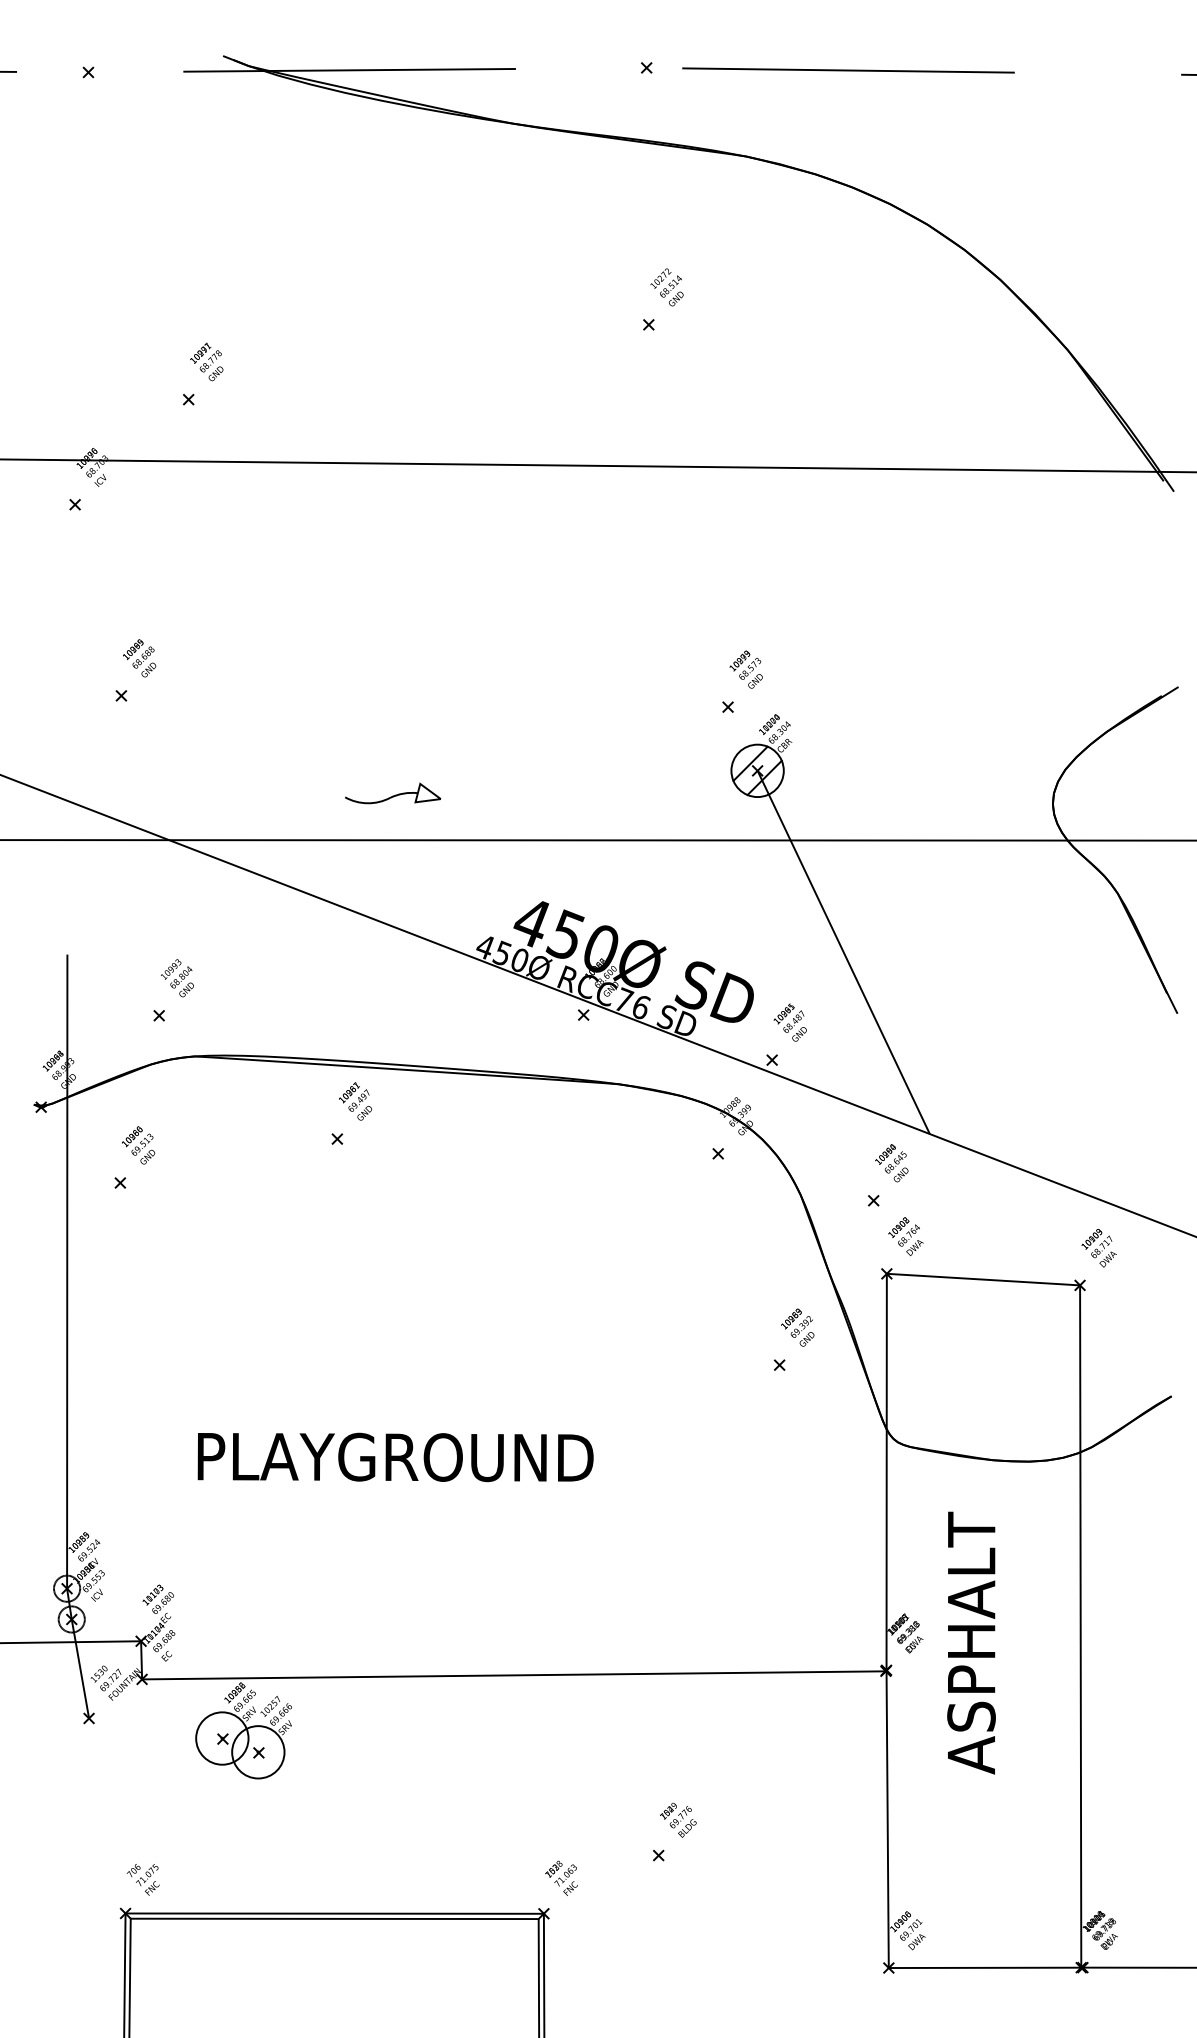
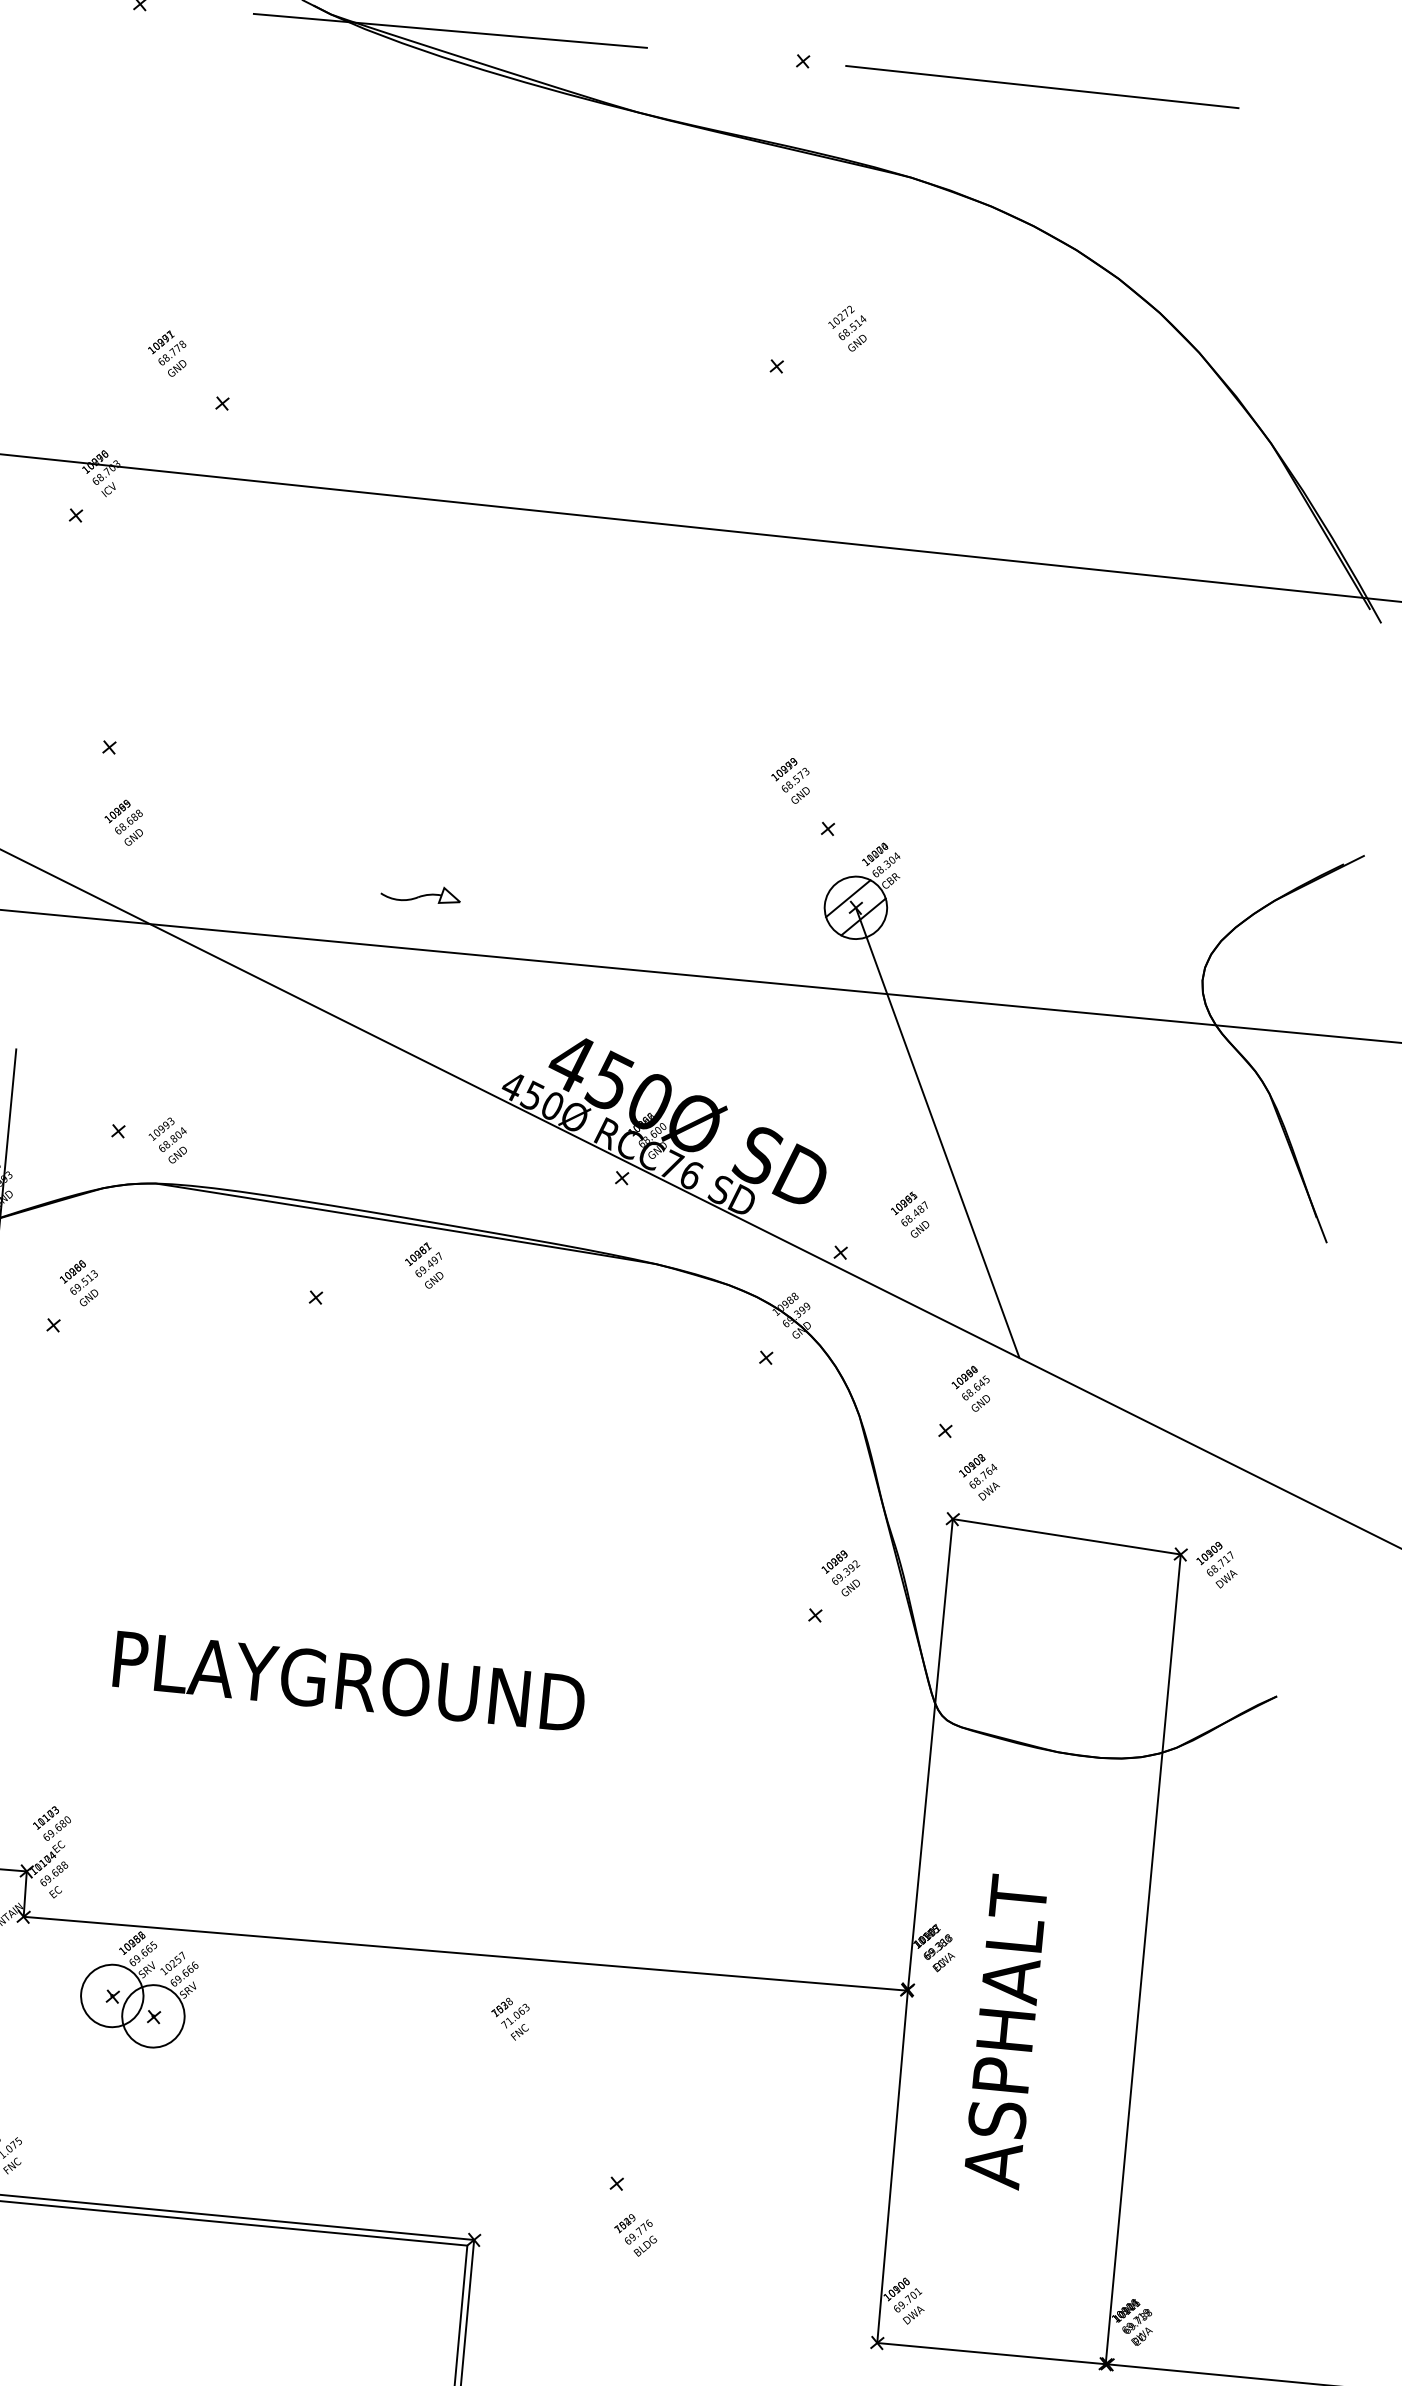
text: (666, 287) -> (847, 328), moved
text: (206, 361) -> (167, 352), moved
text: (139, 658) -> (124, 822), moved
text: (745, 669) -> (790, 780), moved
part: (393, 793) -> (421, 893), size x0.7
text: (177, 978) -> (168, 1140), moved
text: (789, 1022) -> (909, 1214), moved
text: (355, 1101) -> (424, 1265), moved
text: (1098, 1248) -> (1216, 1565), moved
text: (971, 1642) -> (1005, 2031), moved
text: (678, 1819) -> (635, 2234), moved
text: (561, 1877) -> (510, 2017), moved

